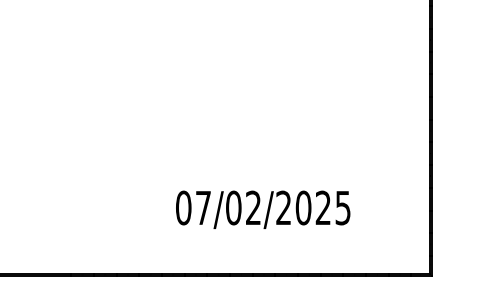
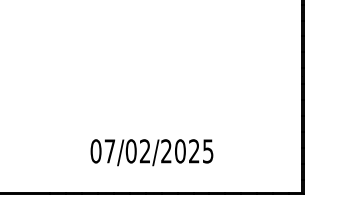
text: (262, 209) -> (151, 152), moved

